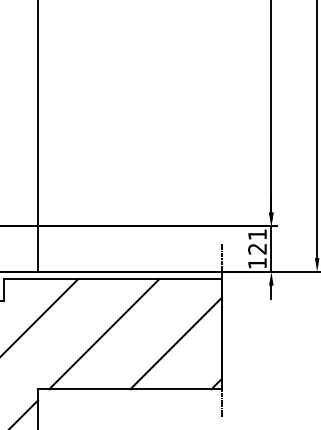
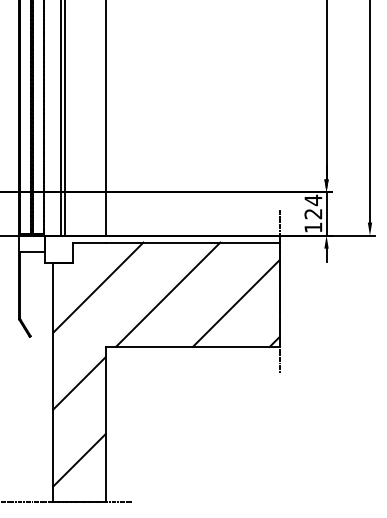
text: (257, 234) -> (313, 200), 121 -> 124

